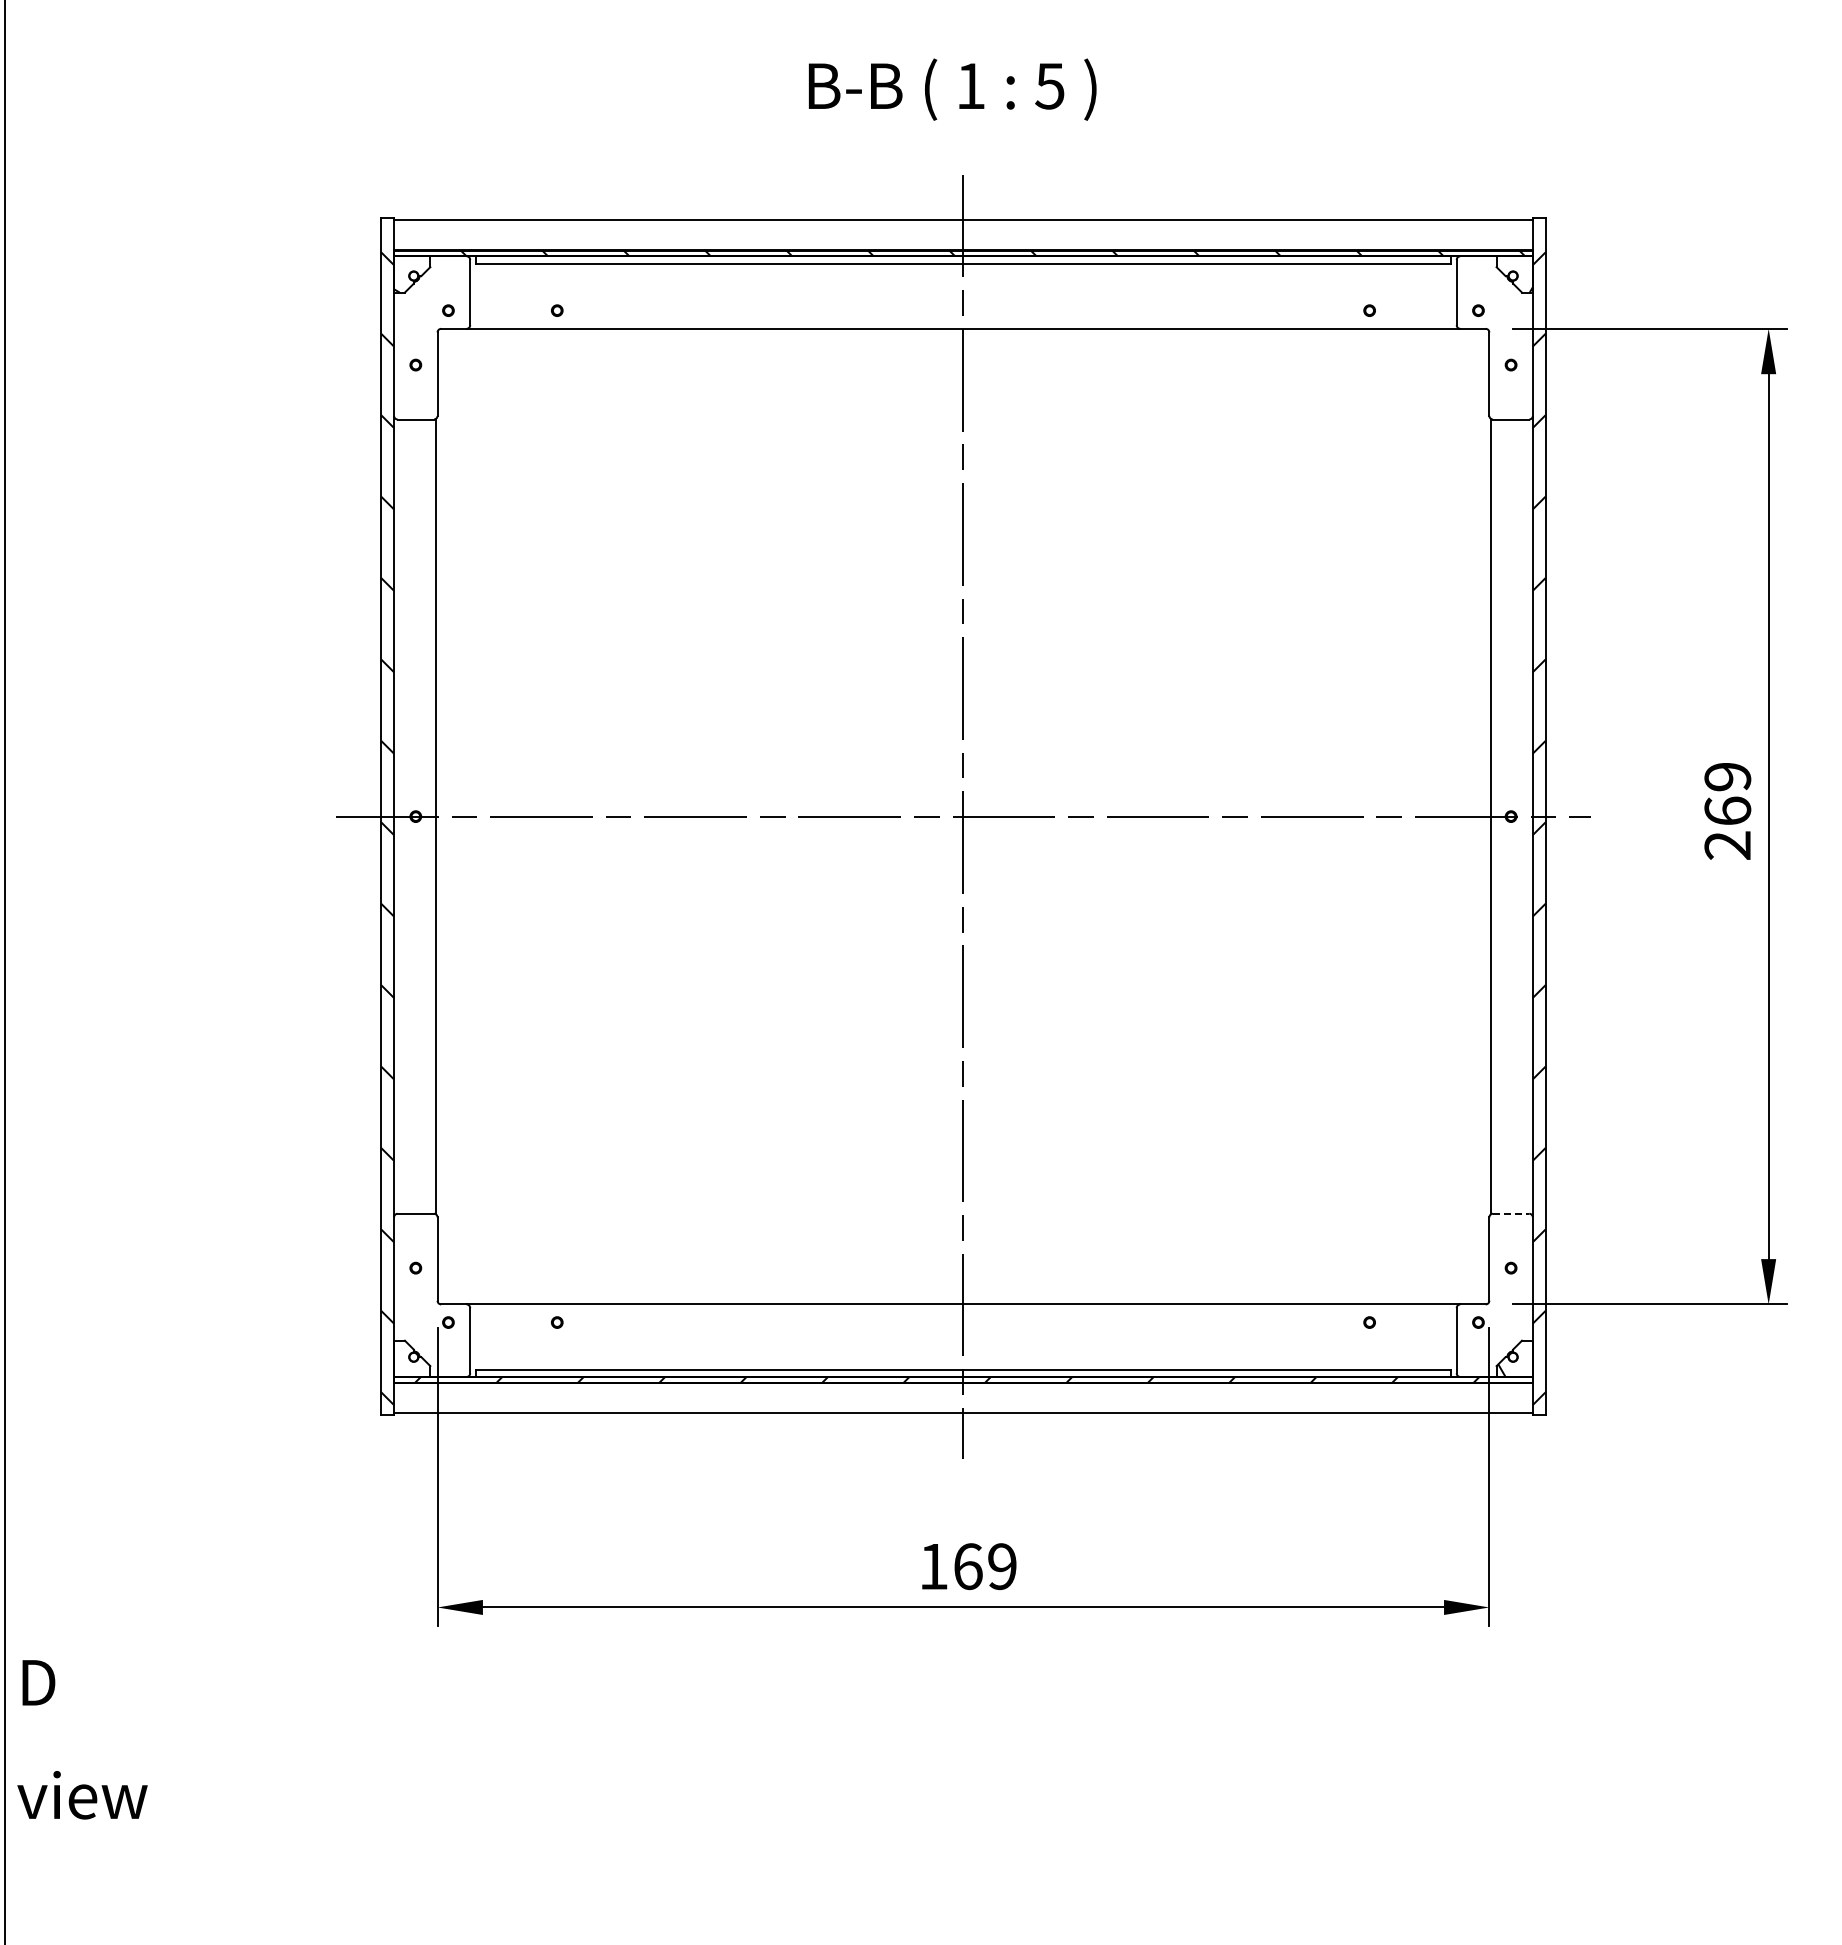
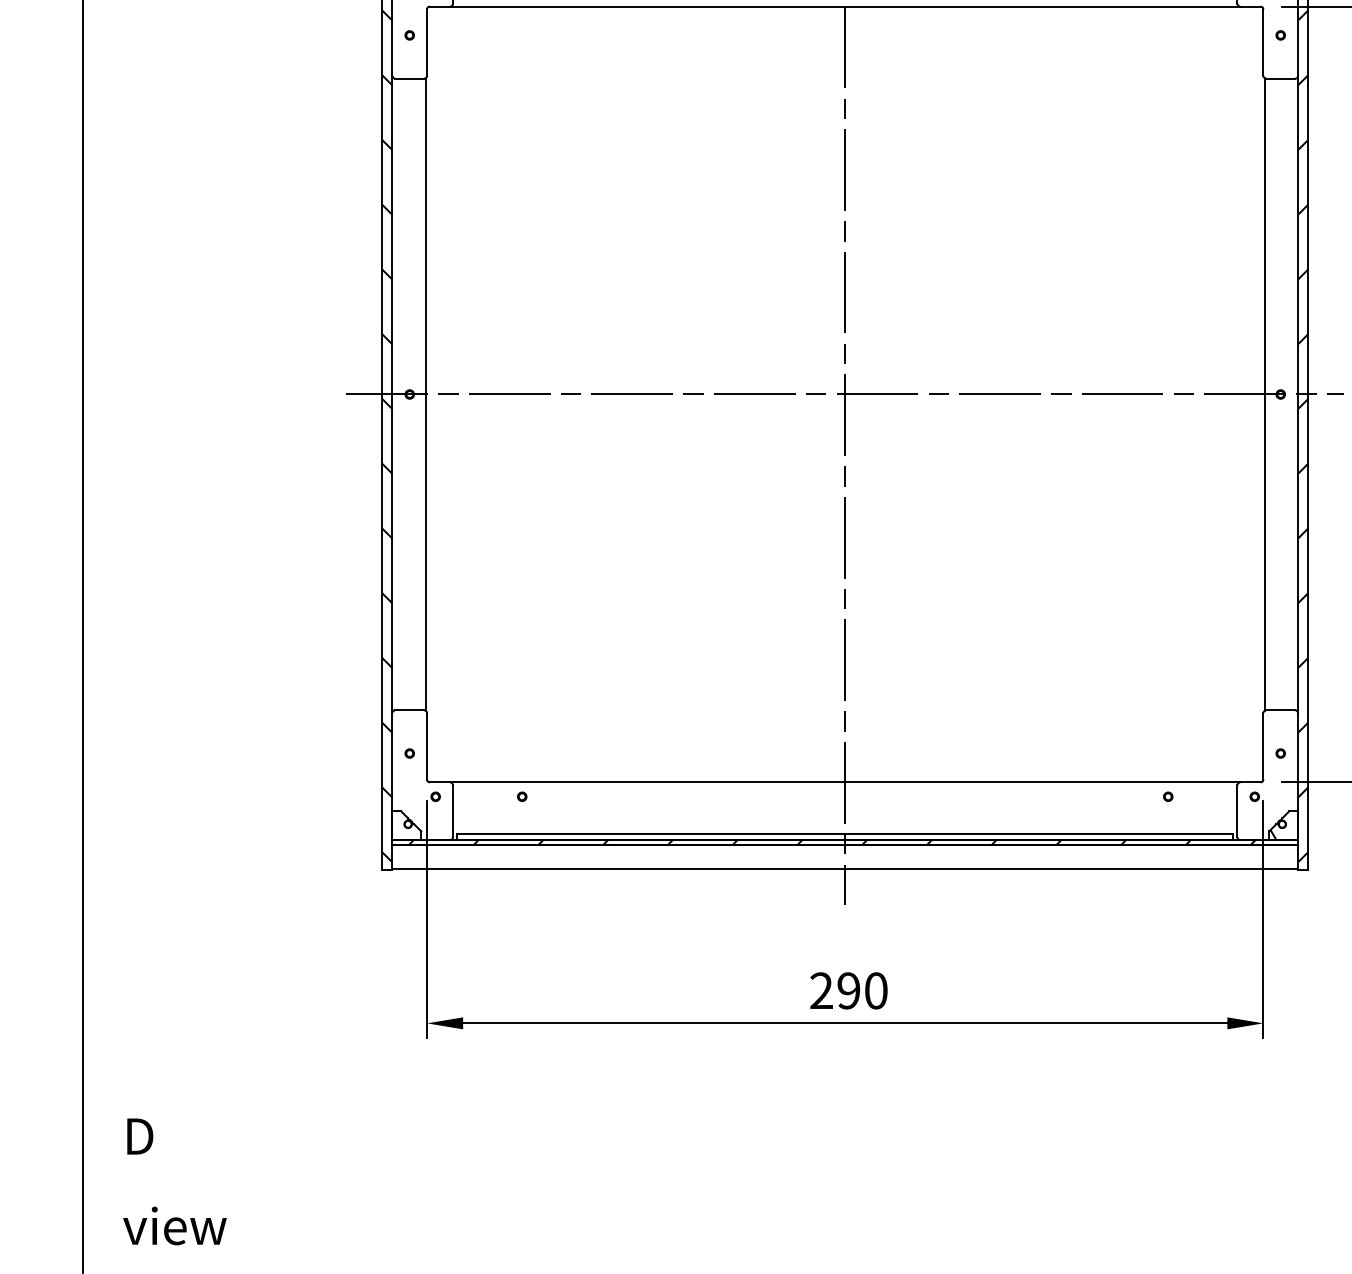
line: (1511, 1213) -> (1281, 710), dashed -> solid
text: (967, 1566) -> (848, 990), 169 -> 290
text: (82, 1739) -> (174, 1181), moved

